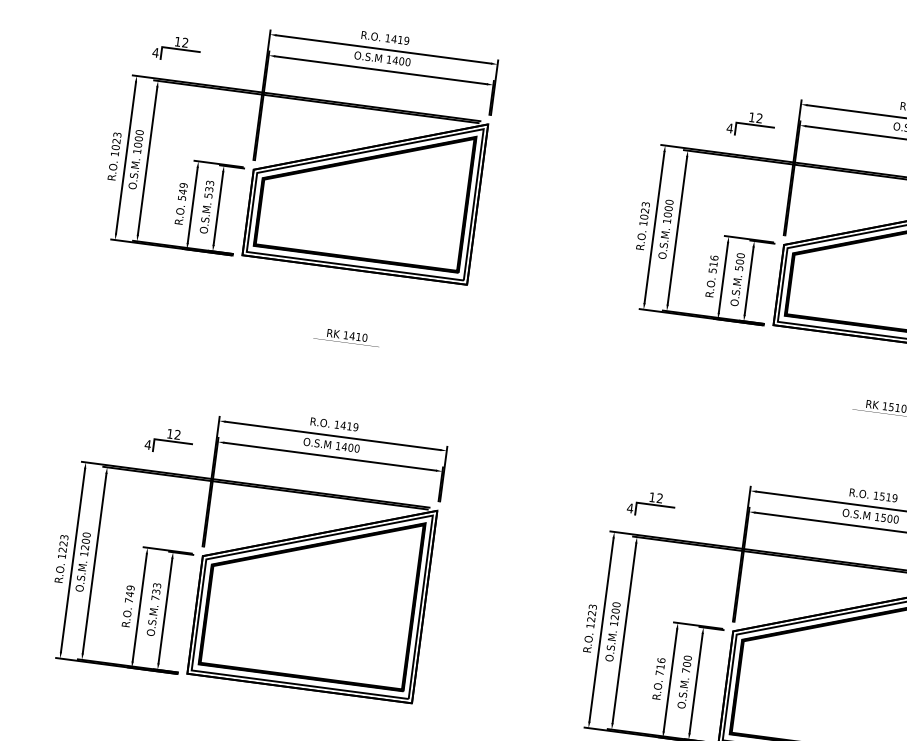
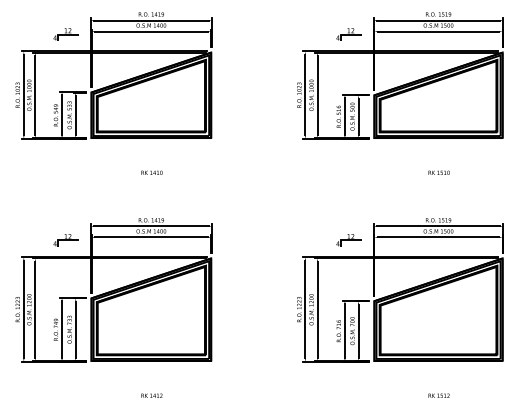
part: (176, 48) -> (65, 34), moved
part: (650, 504) -> (348, 240), moved

